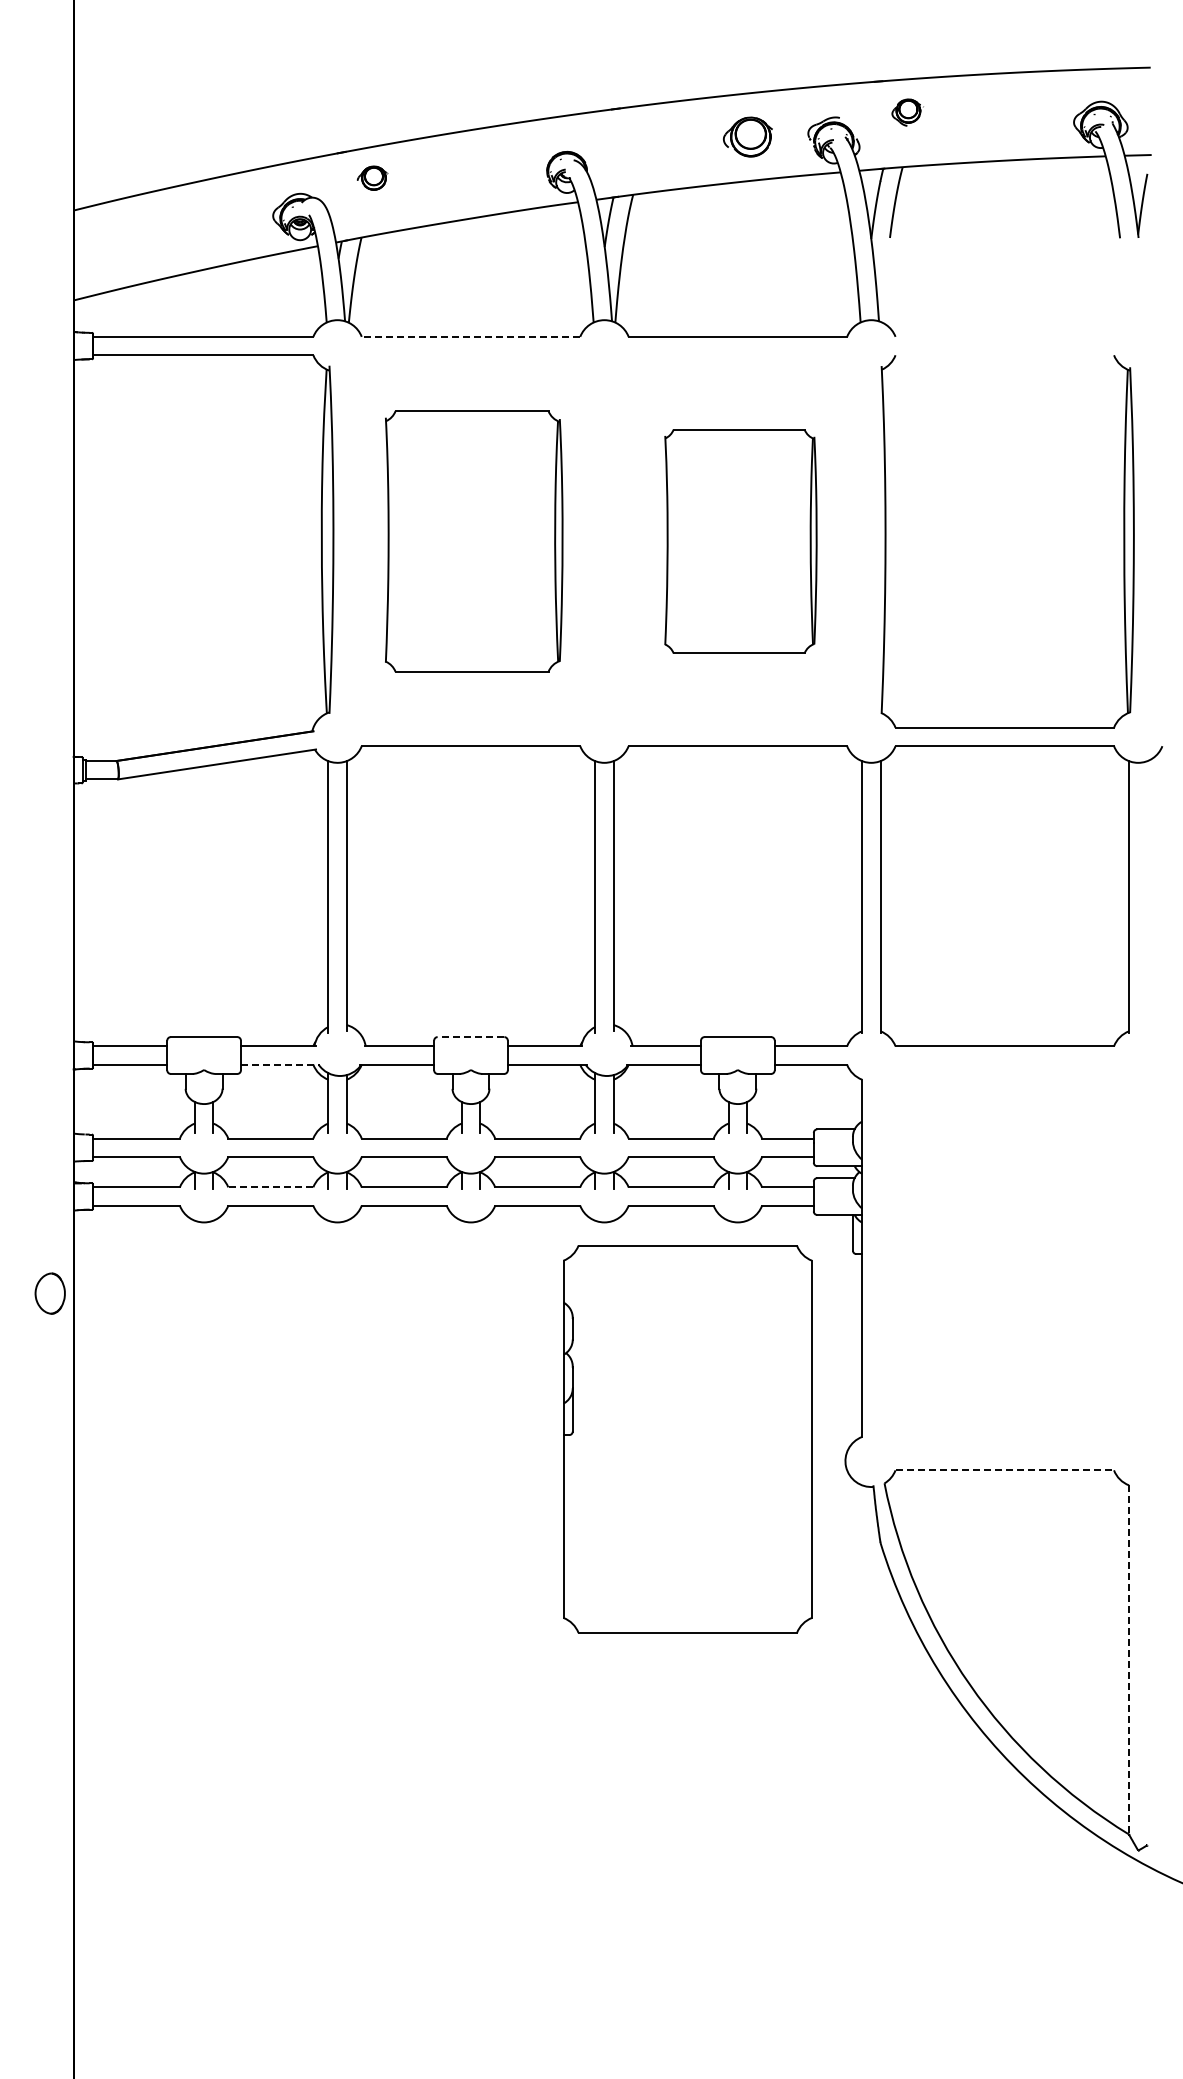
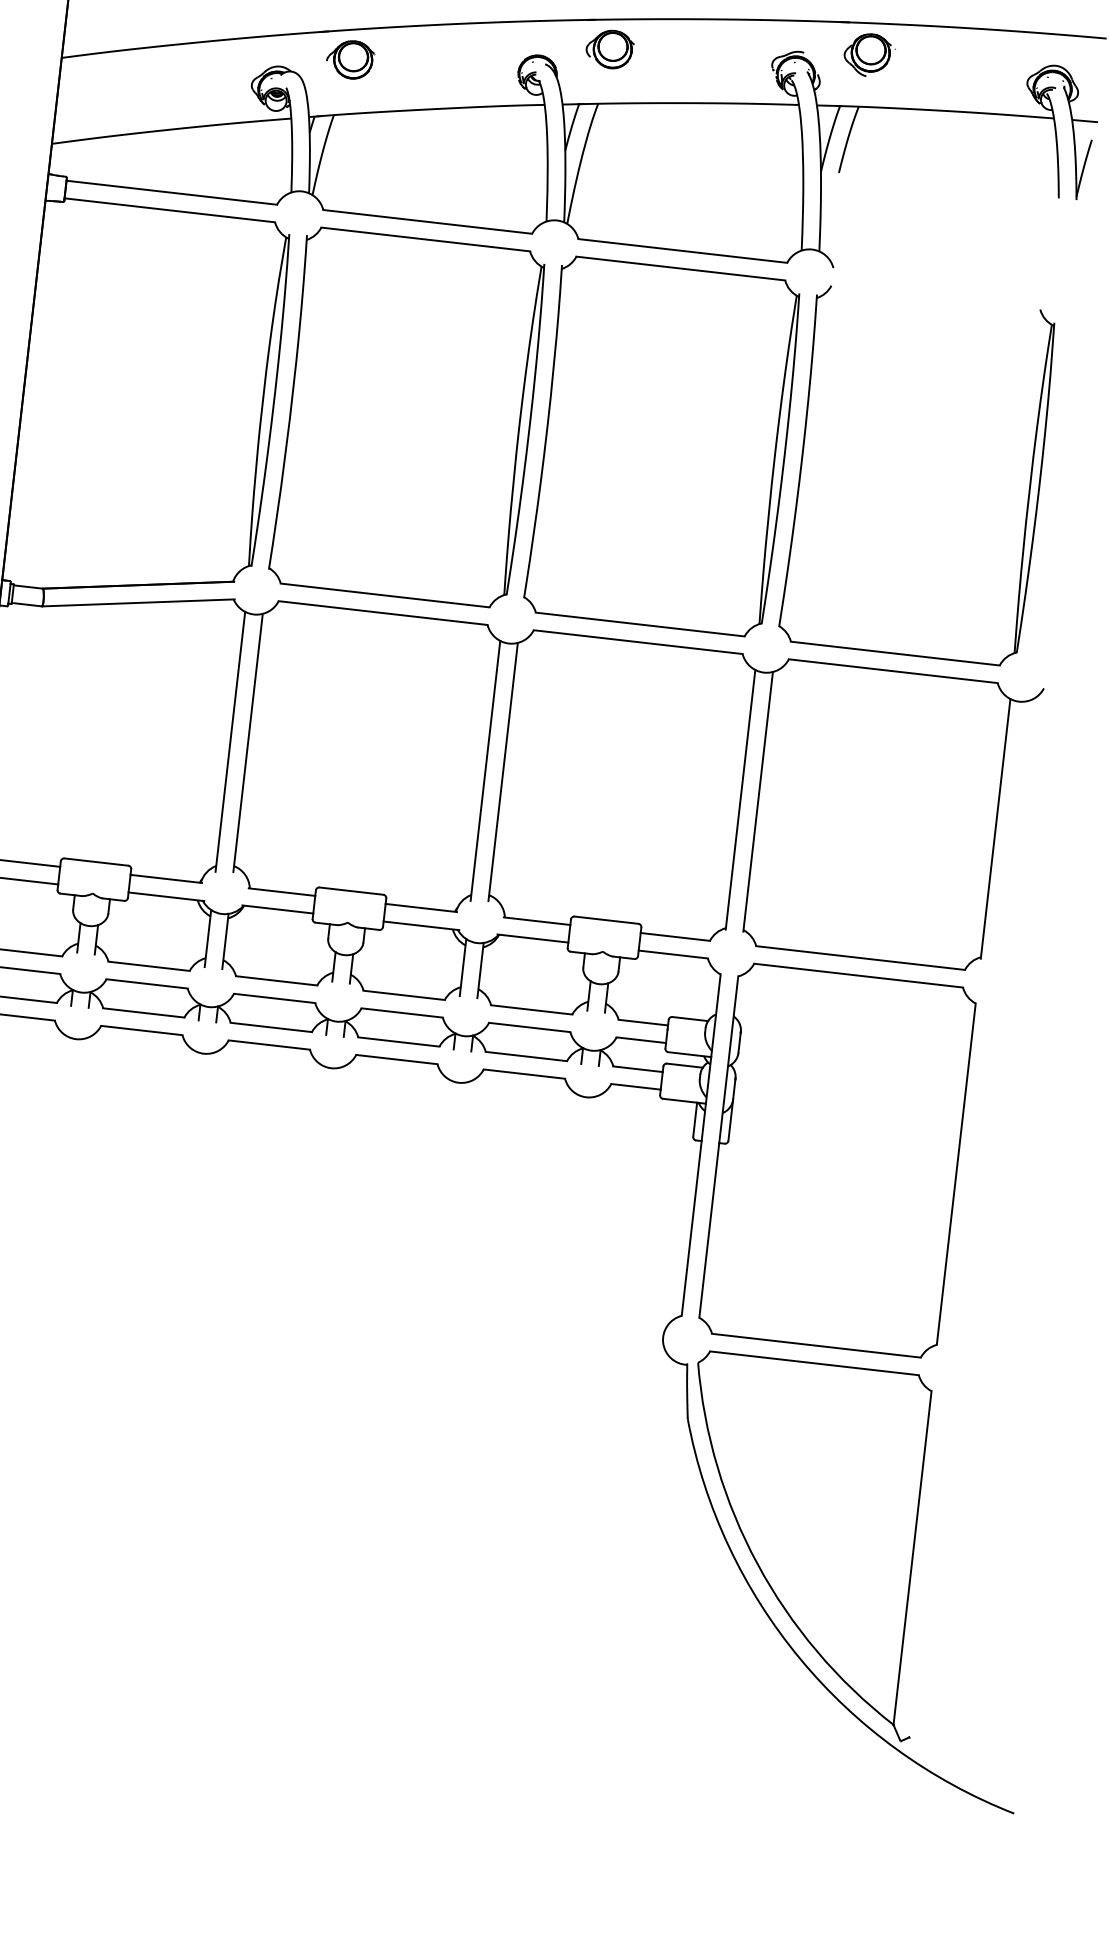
part: (907, 112) -> (869, 55), size x1.67
part: (747, 136) -> (609, 48), moved
part: (372, 177) -> (350, 58), size x1.67
line: (470, 336) -> (427, 221), dashed -> solid
part: (474, 541) -> (408, 417), size x1.43
part: (740, 541) -> (663, 446), size x1.67
line: (470, 1037) -> (350, 891), dashed -> solid
line: (280, 1064) -> (166, 896), dashed -> solid
line: (270, 1187) -> (143, 1013), dashed -> solid
part: (687, 1439) -> (837, 1160), moved
line: (1005, 1470) -> (815, 1363), dashed -> solid
line: (1129, 1659) -> (913, 1557), dashed -> solid

